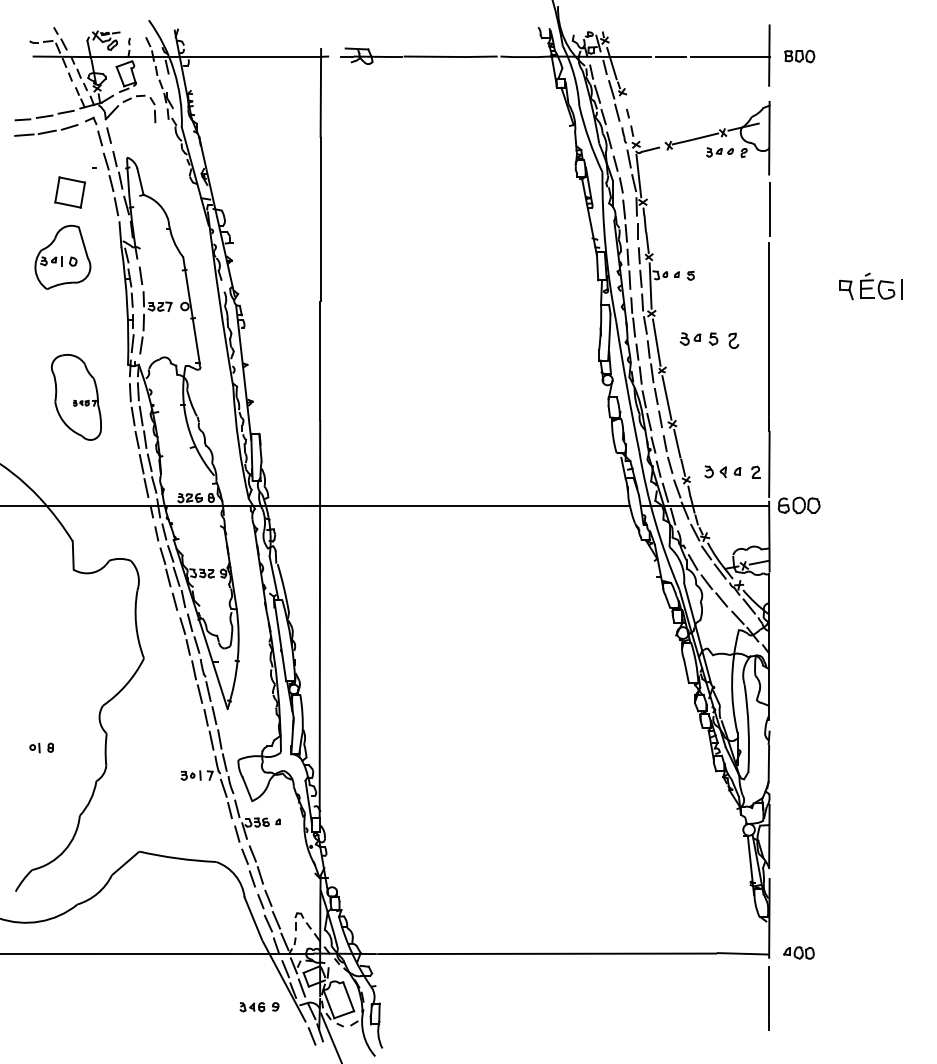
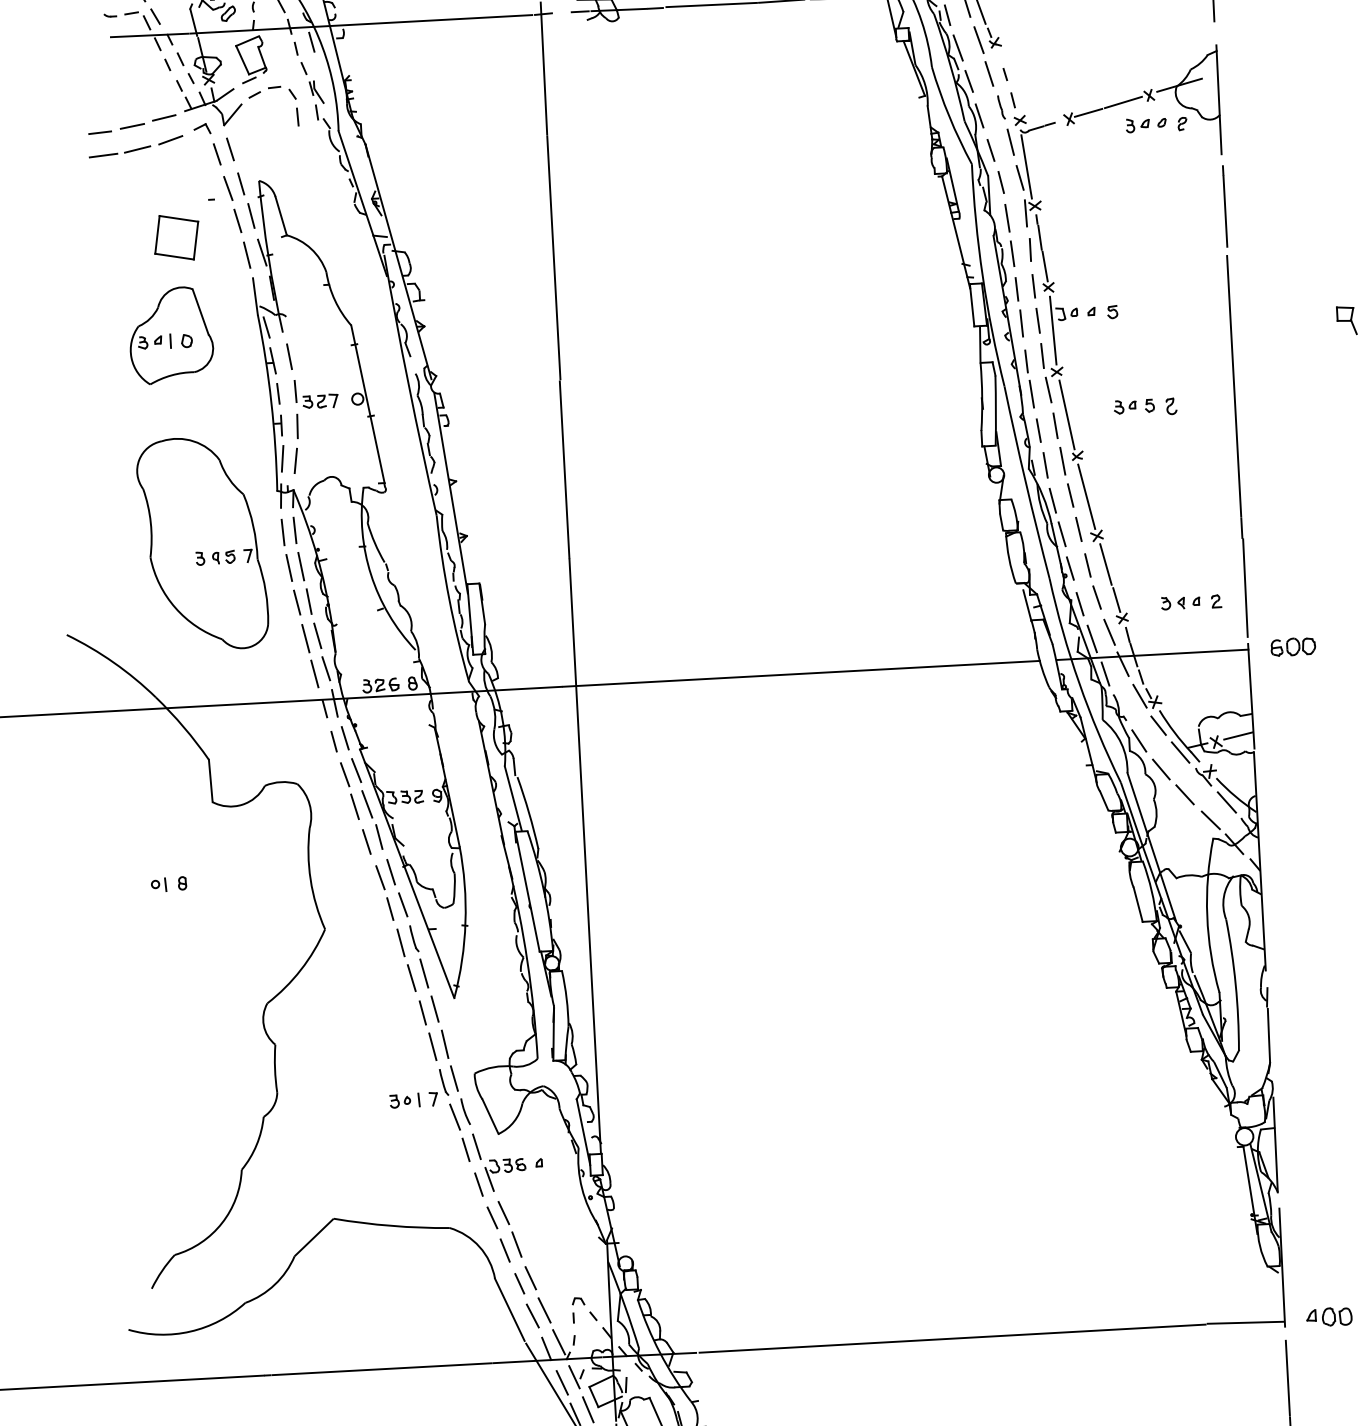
part: (708, 340) -> (1144, 407), size x0.71
part: (76, 397) -> (202, 544), size x1.67
part: (732, 471) -> (1190, 601), size x0.71
part: (798, 504) -> (1292, 645), size x0.71
part: (41, 747) -> (168, 883), moved

